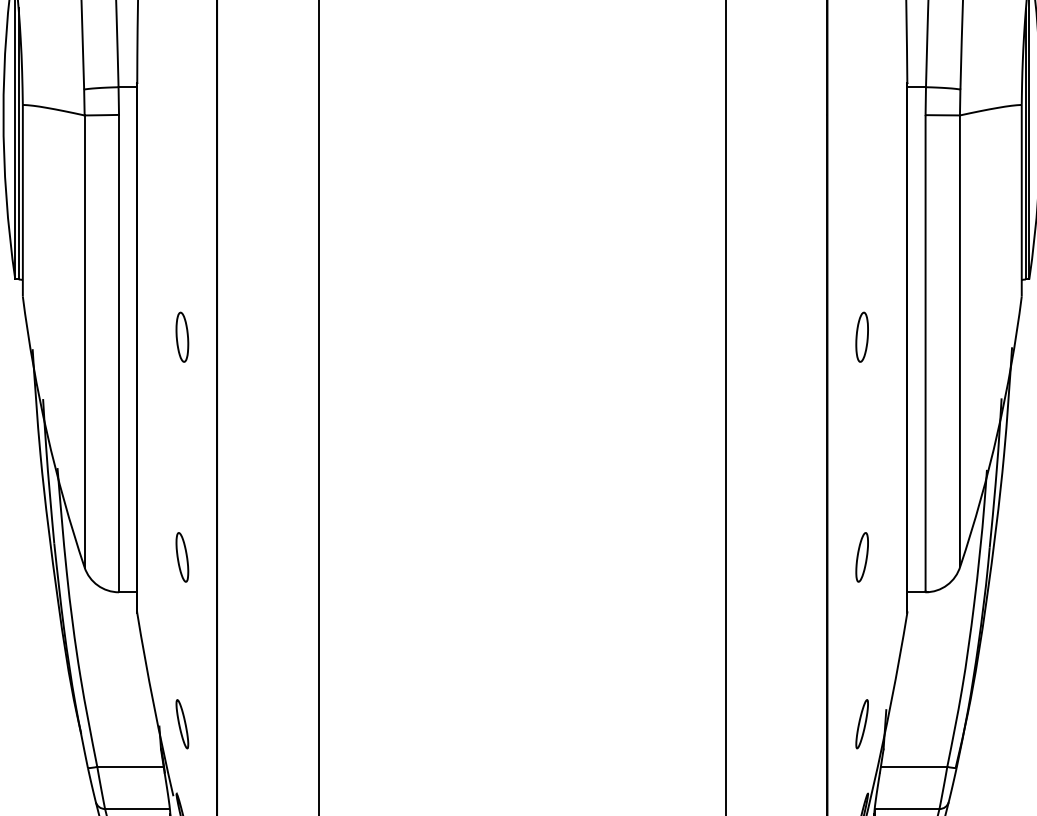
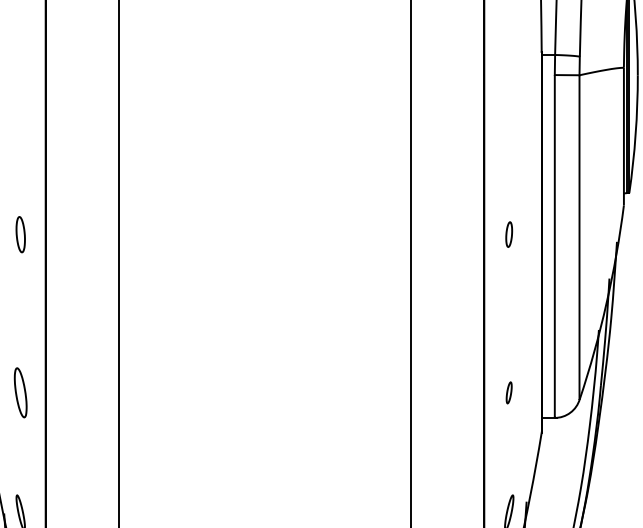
part: (861, 336) -> (508, 234), size x0.7
part: (182, 557) -> (20, 392), size x1.4
part: (861, 557) -> (508, 392), size x0.6

